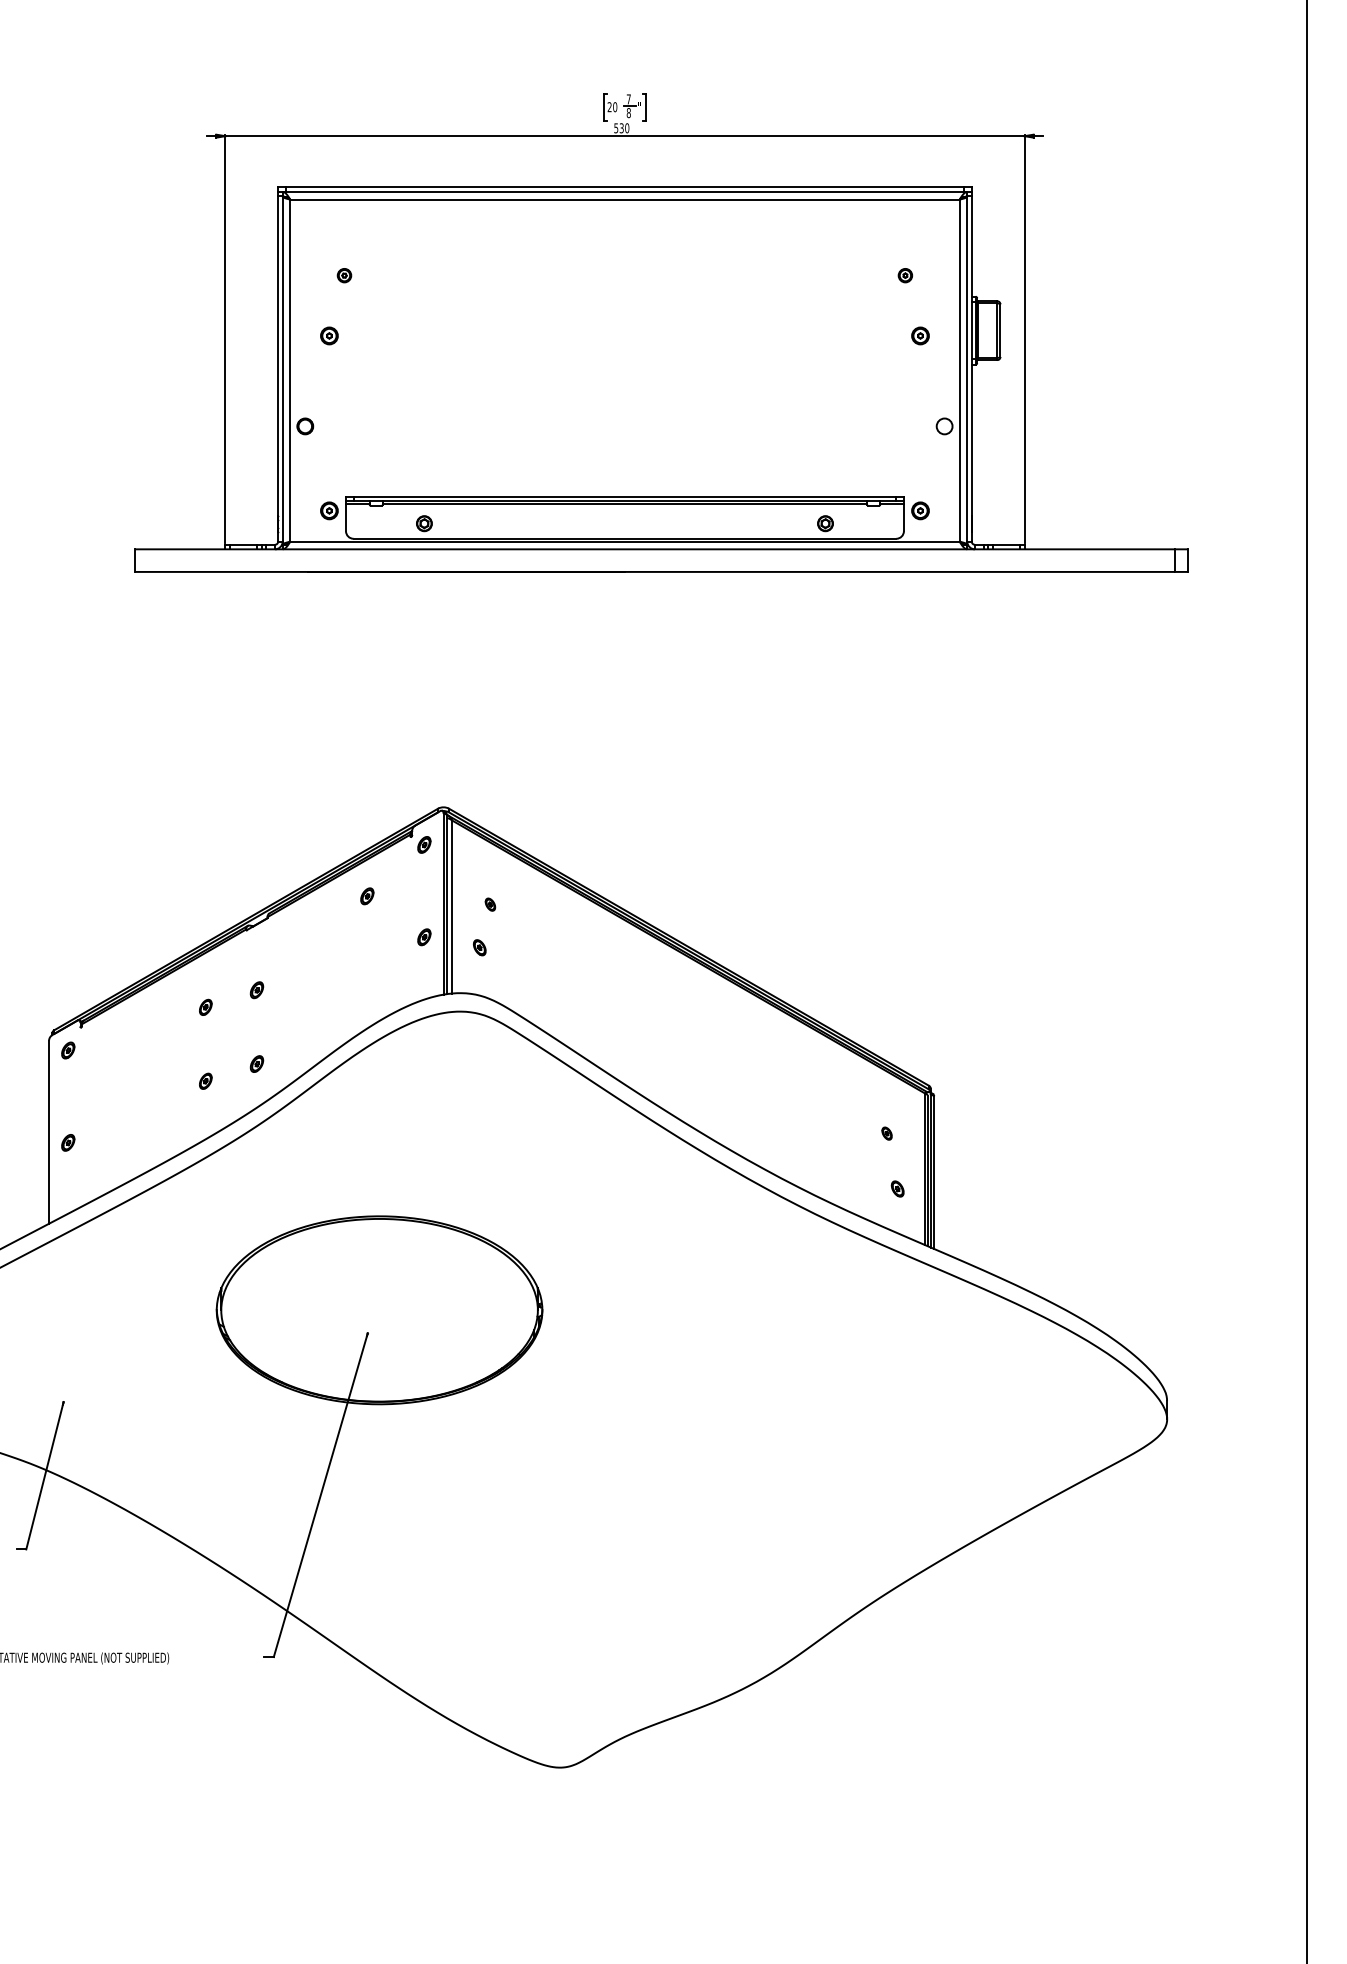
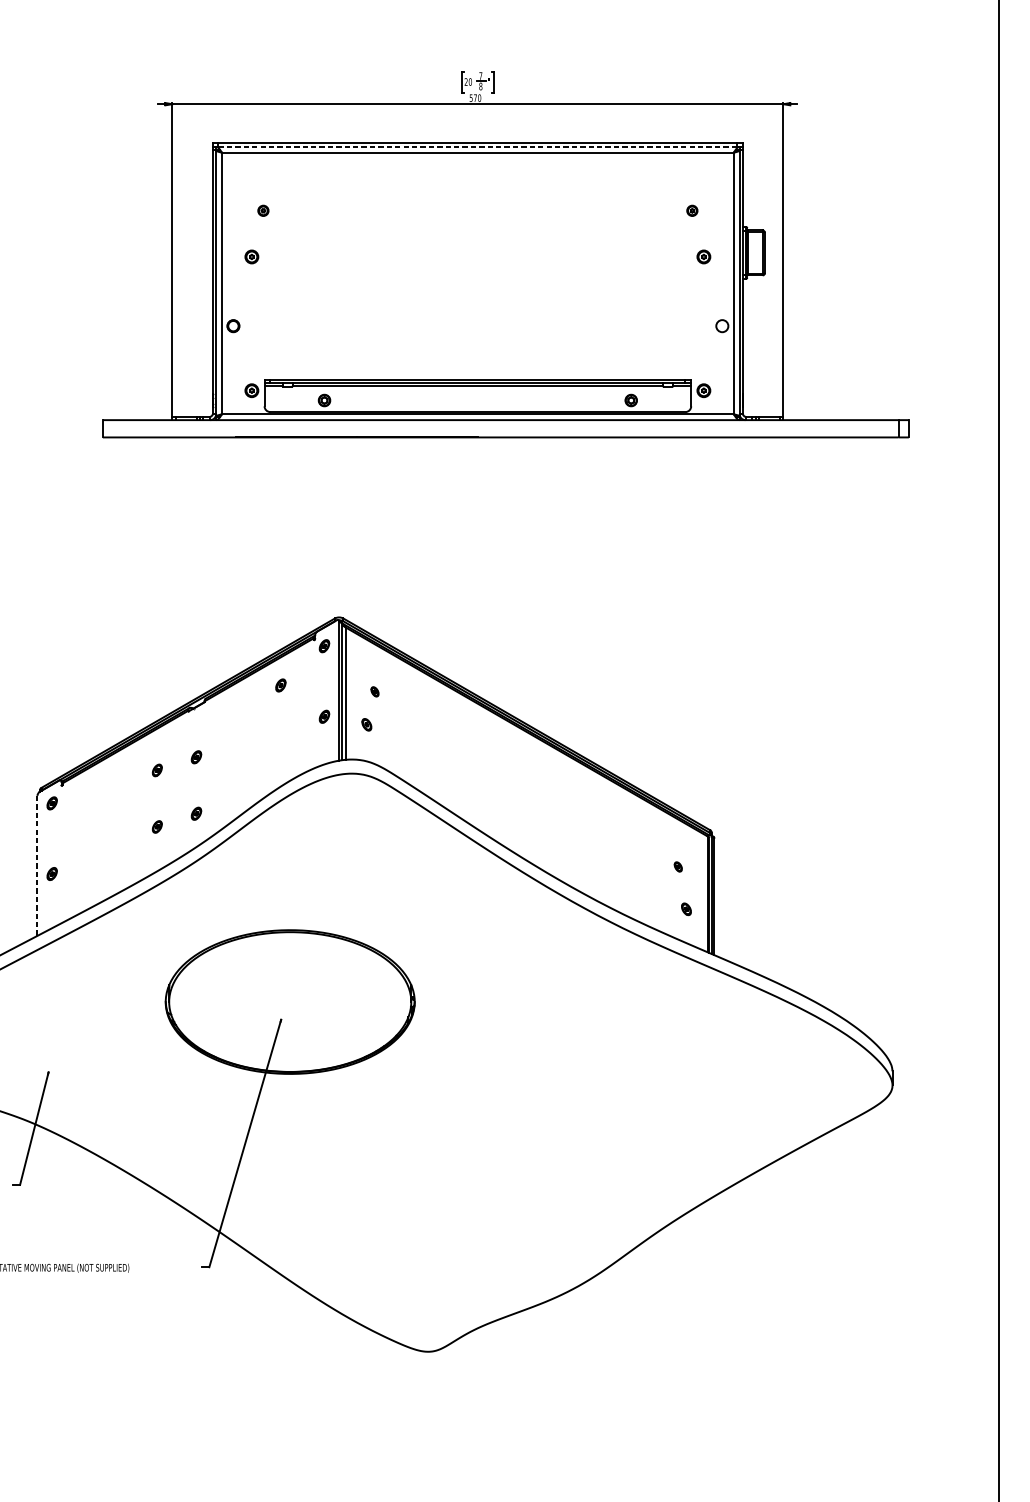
text: (621, 128) -> (475, 98), 530 -> 570
line: (625, 191) -> (478, 146), solid -> dashed
line: (49, 1132) -> (37, 866), solid -> dashed

